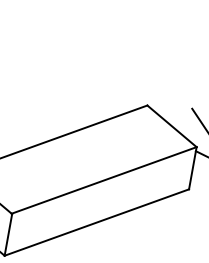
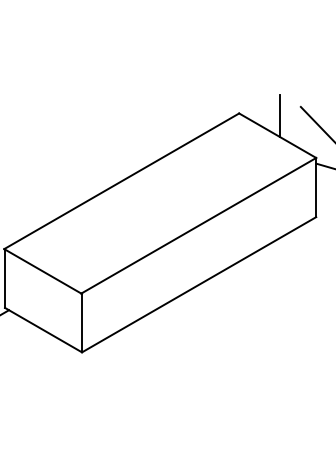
line: (176, 112) -> (280, 115), added

